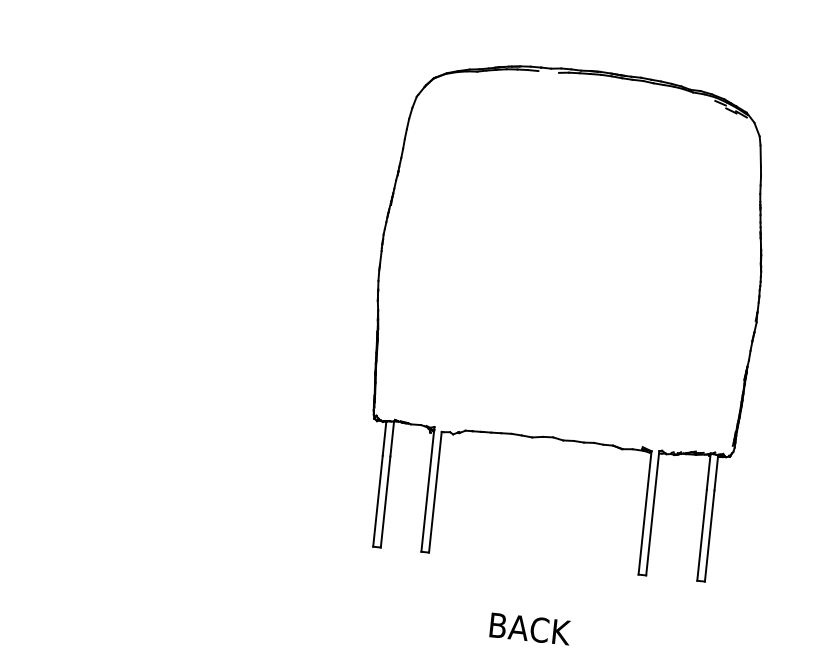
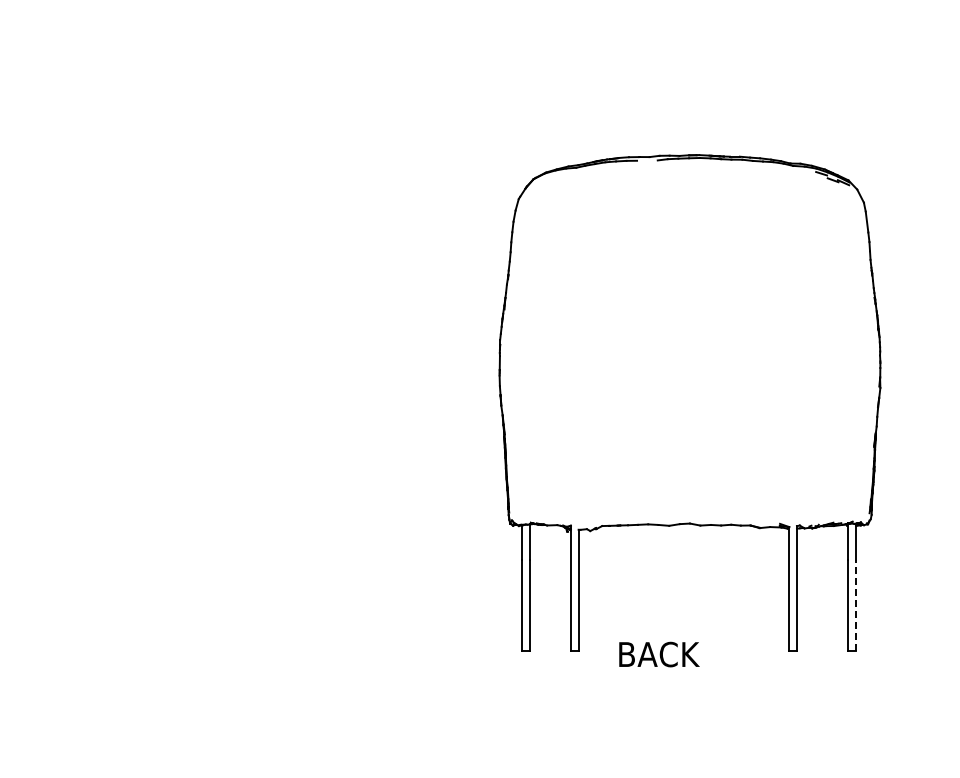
line: (710, 536) -> (856, 605), solid -> dashed
text: (530, 628) -> (659, 654), moved

